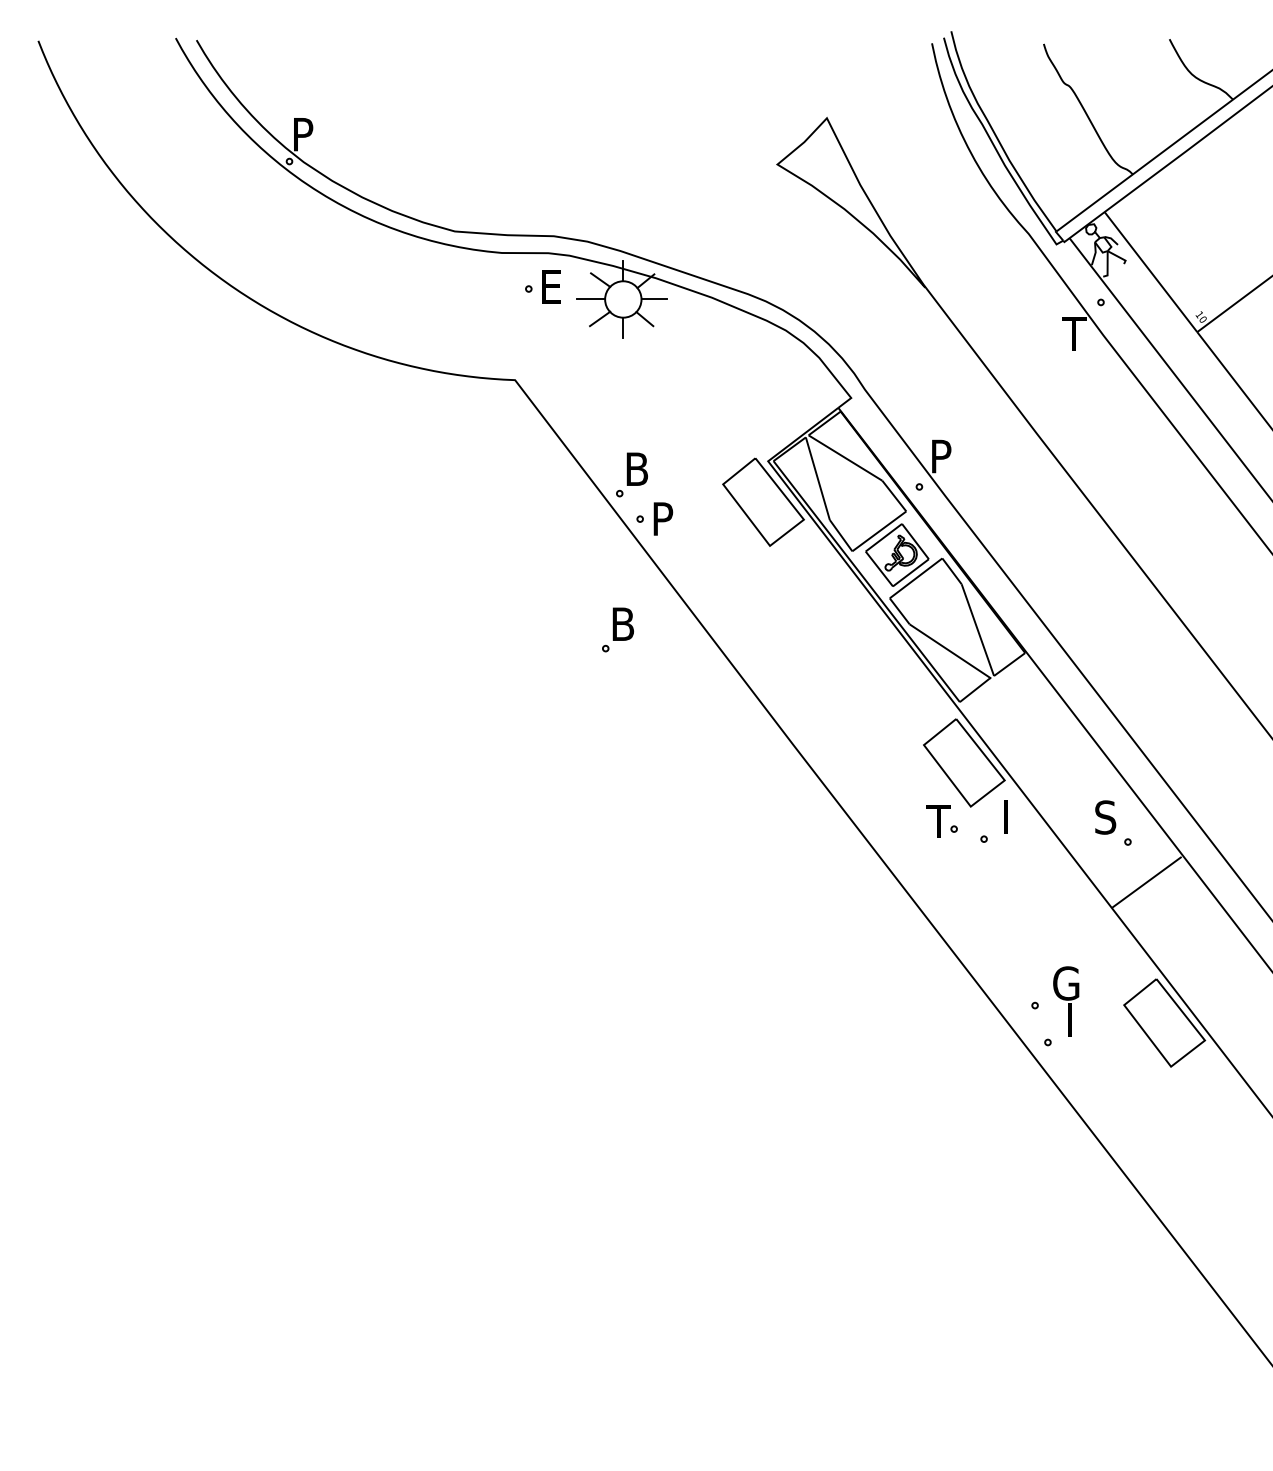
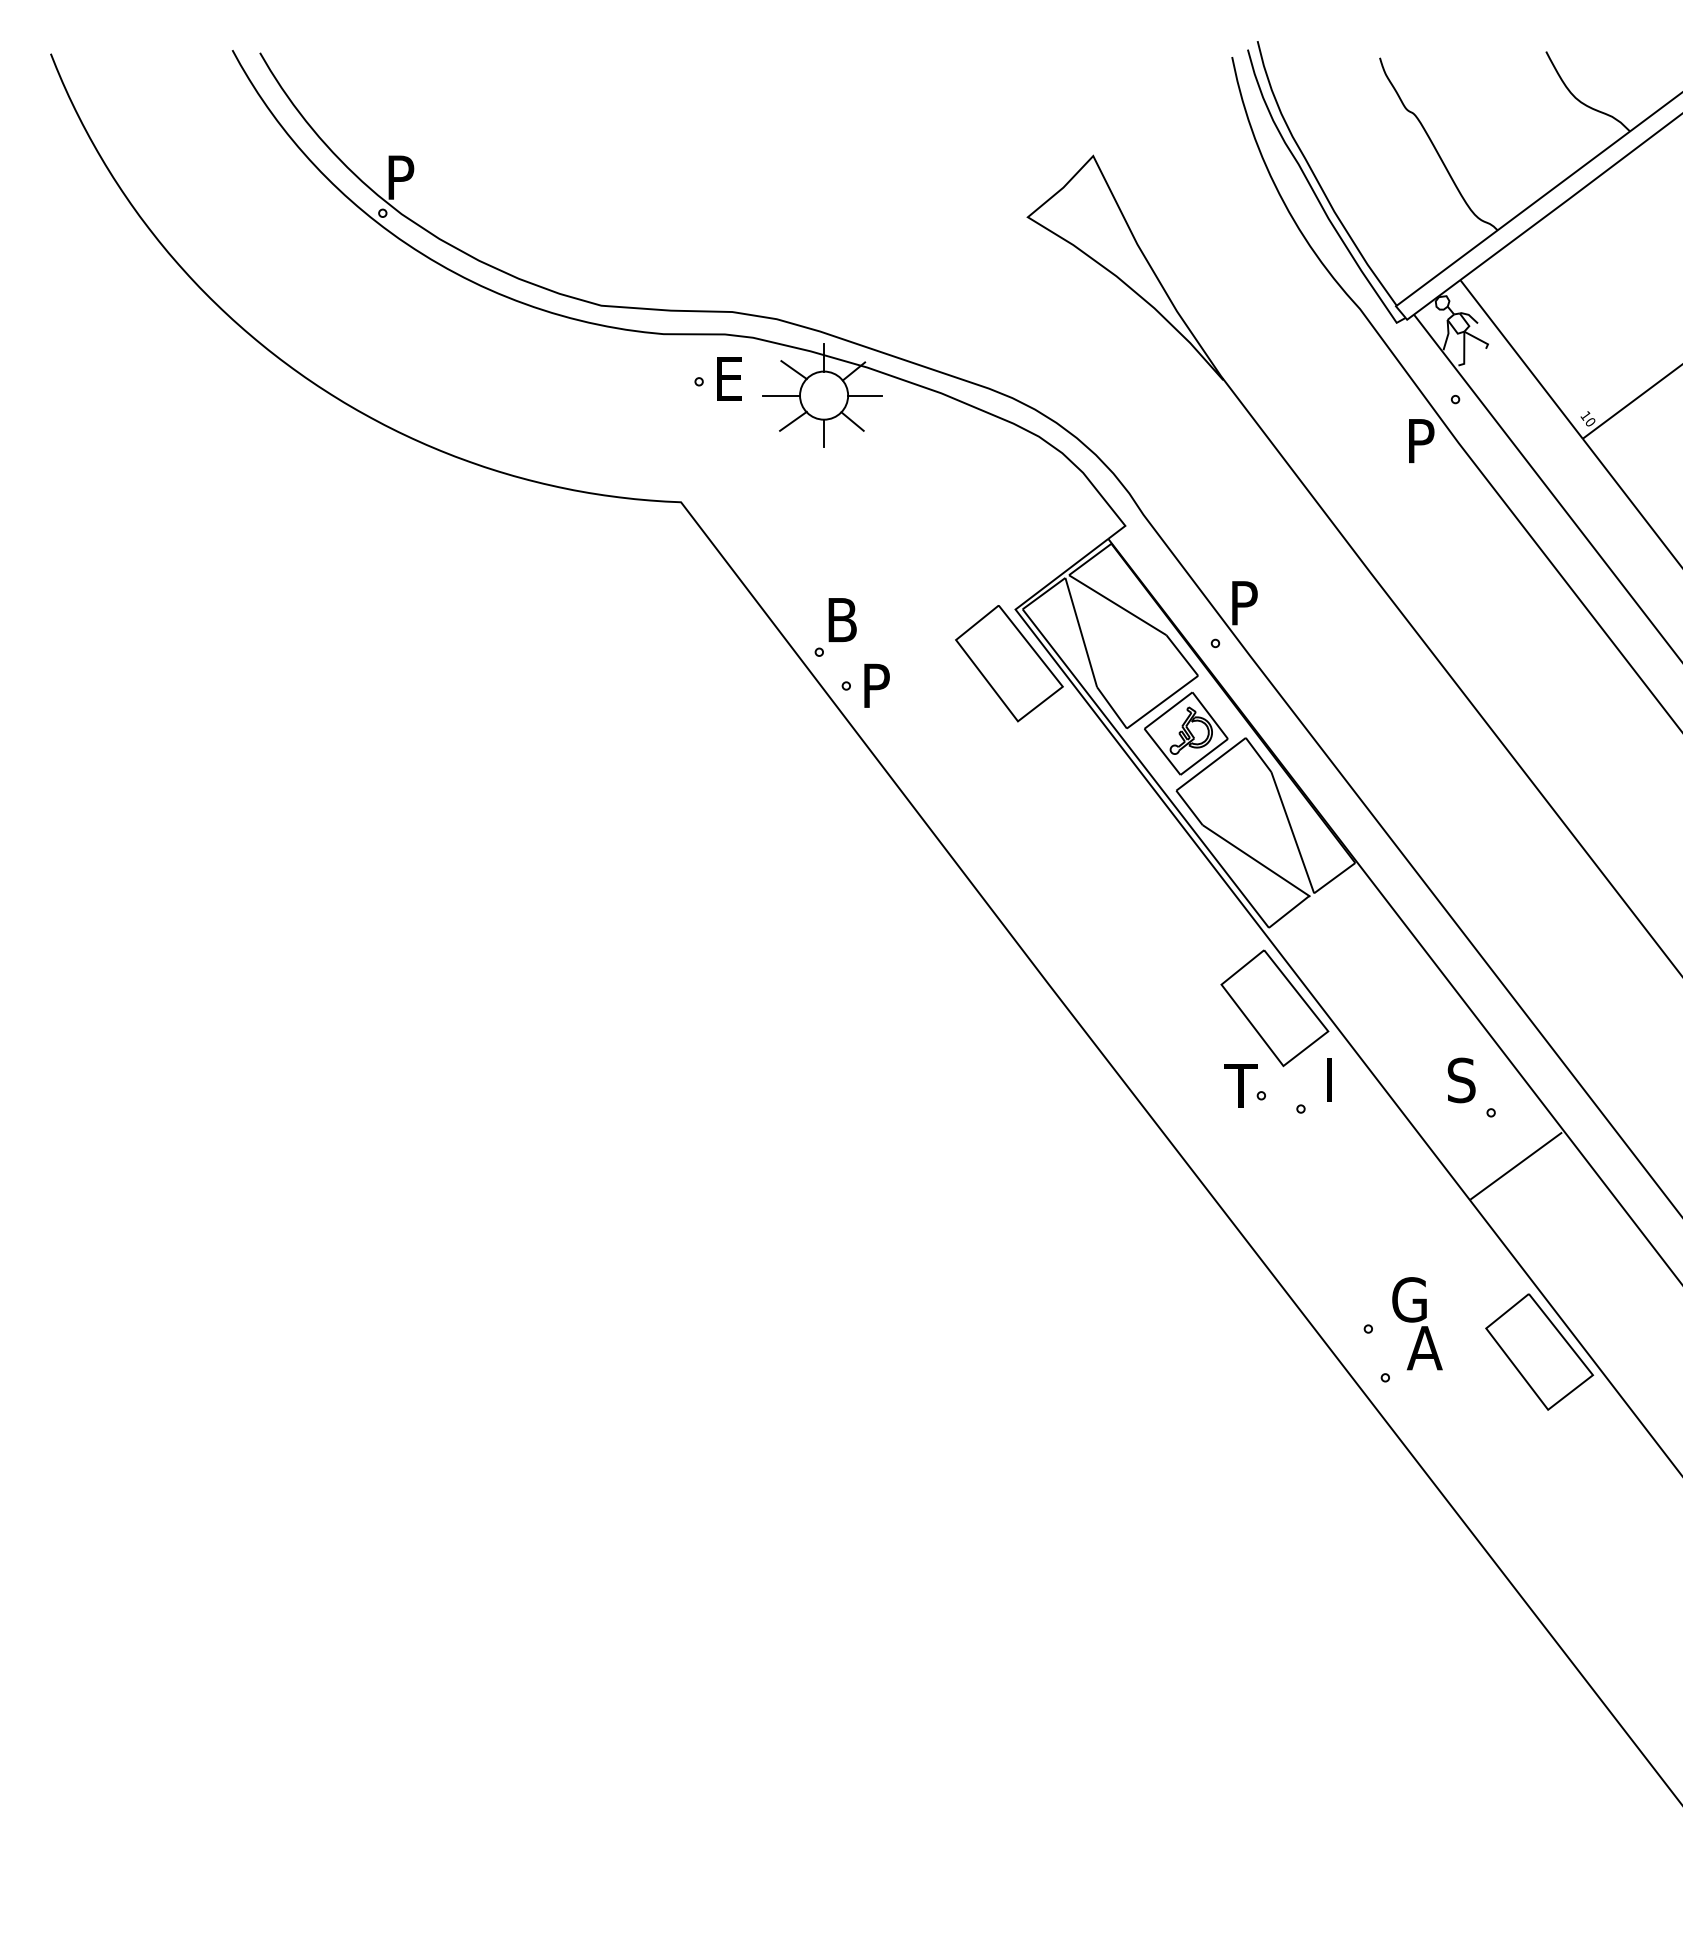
text: (1074, 333) -> (1420, 440), T -> P
part: (617, 629) -> (816, 831), removed
text: (1077, 1019) -> (1424, 1347), I -> A

